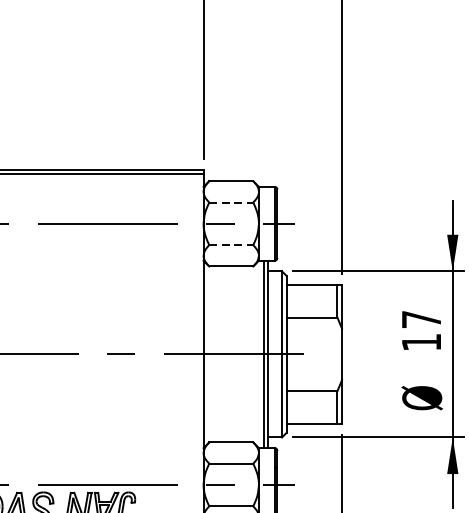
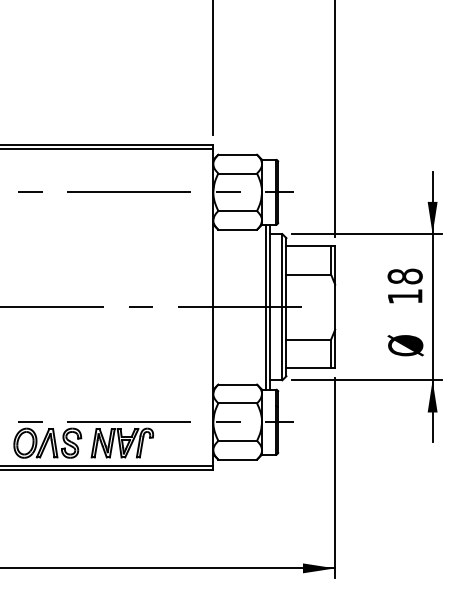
line: (232, 202) -> (238, 173), dashed -> solid
line: (232, 245) -> (238, 211), dashed -> solid
text: (420, 319) -> (404, 276), 17 -> 18

